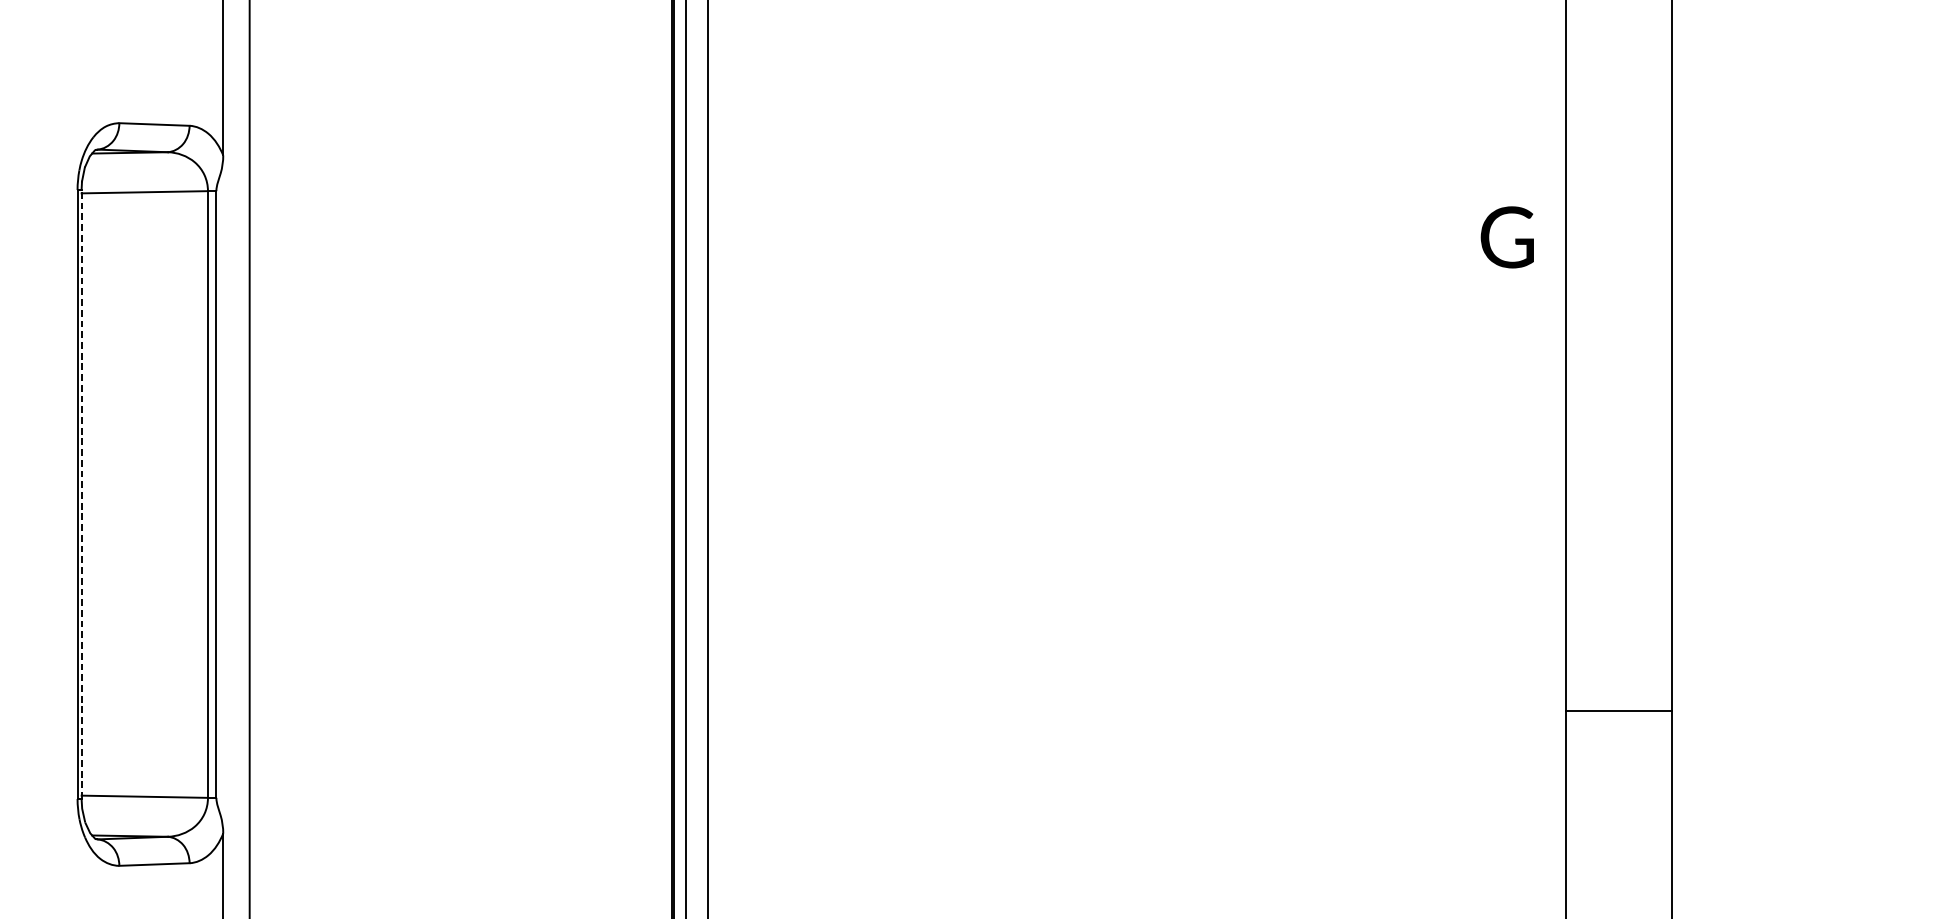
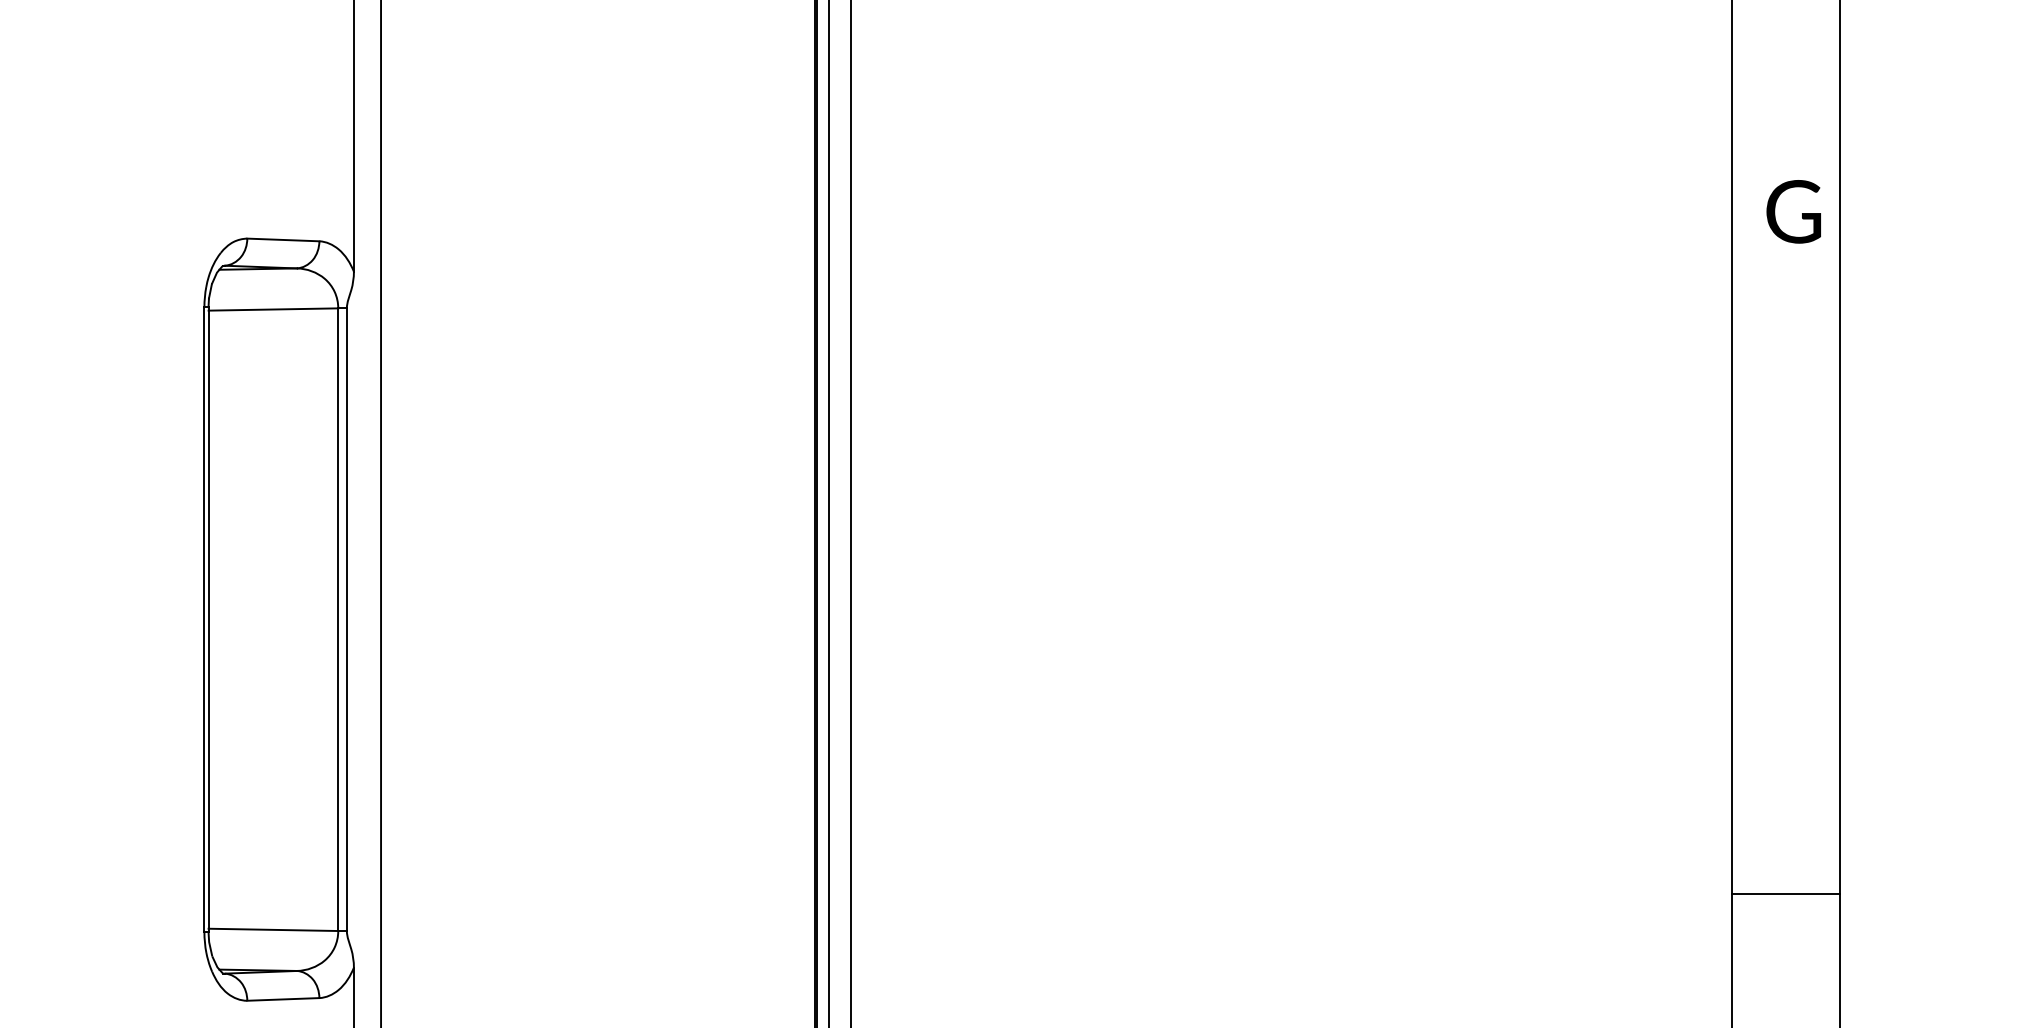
text: (1507, 237) -> (1793, 211), moved
line: (81, 494) -> (208, 619), dashed -> solid
line: (1618, 710) -> (1785, 893), moved

